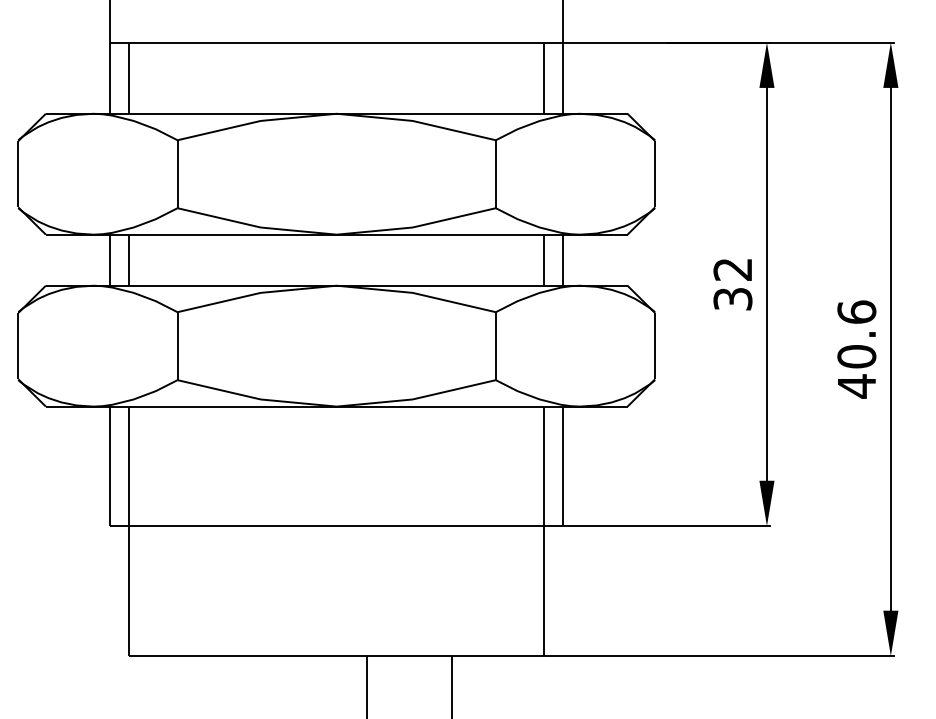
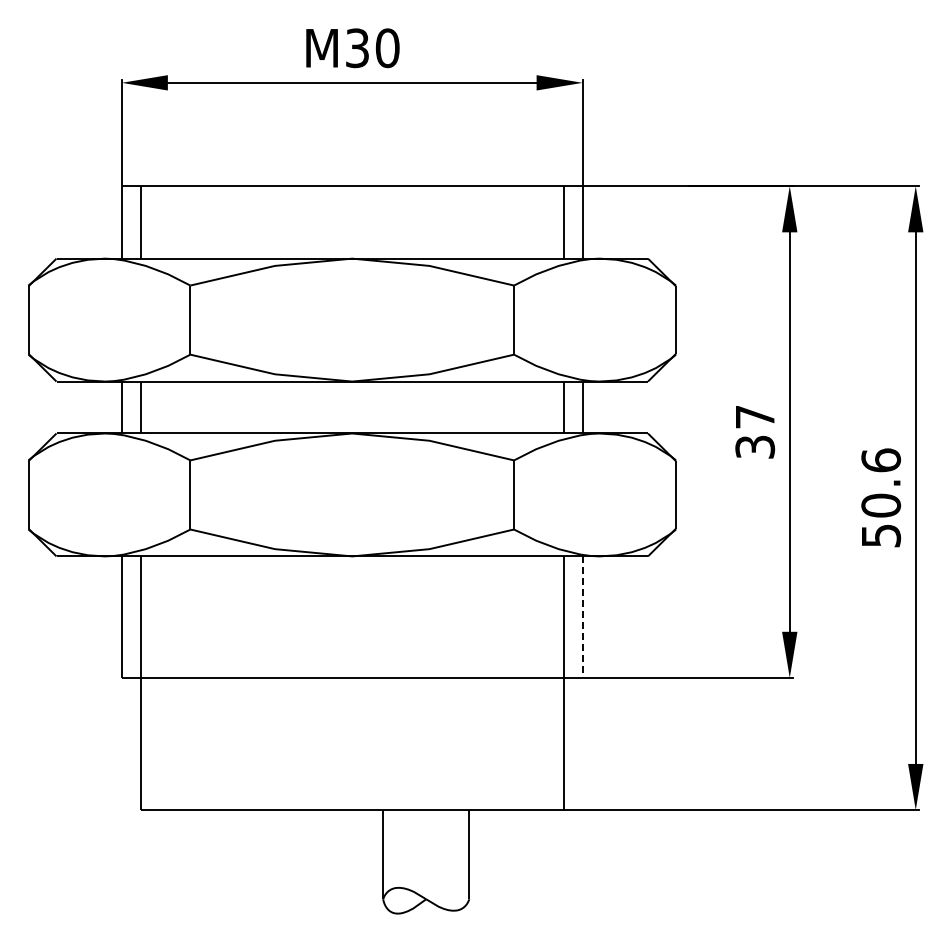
text: (732, 270) -> (754, 417), 32 -> 37
text: (857, 386) -> (881, 535), 40.6 -> 50.6
line: (563, 466) -> (582, 617), solid -> dashed

